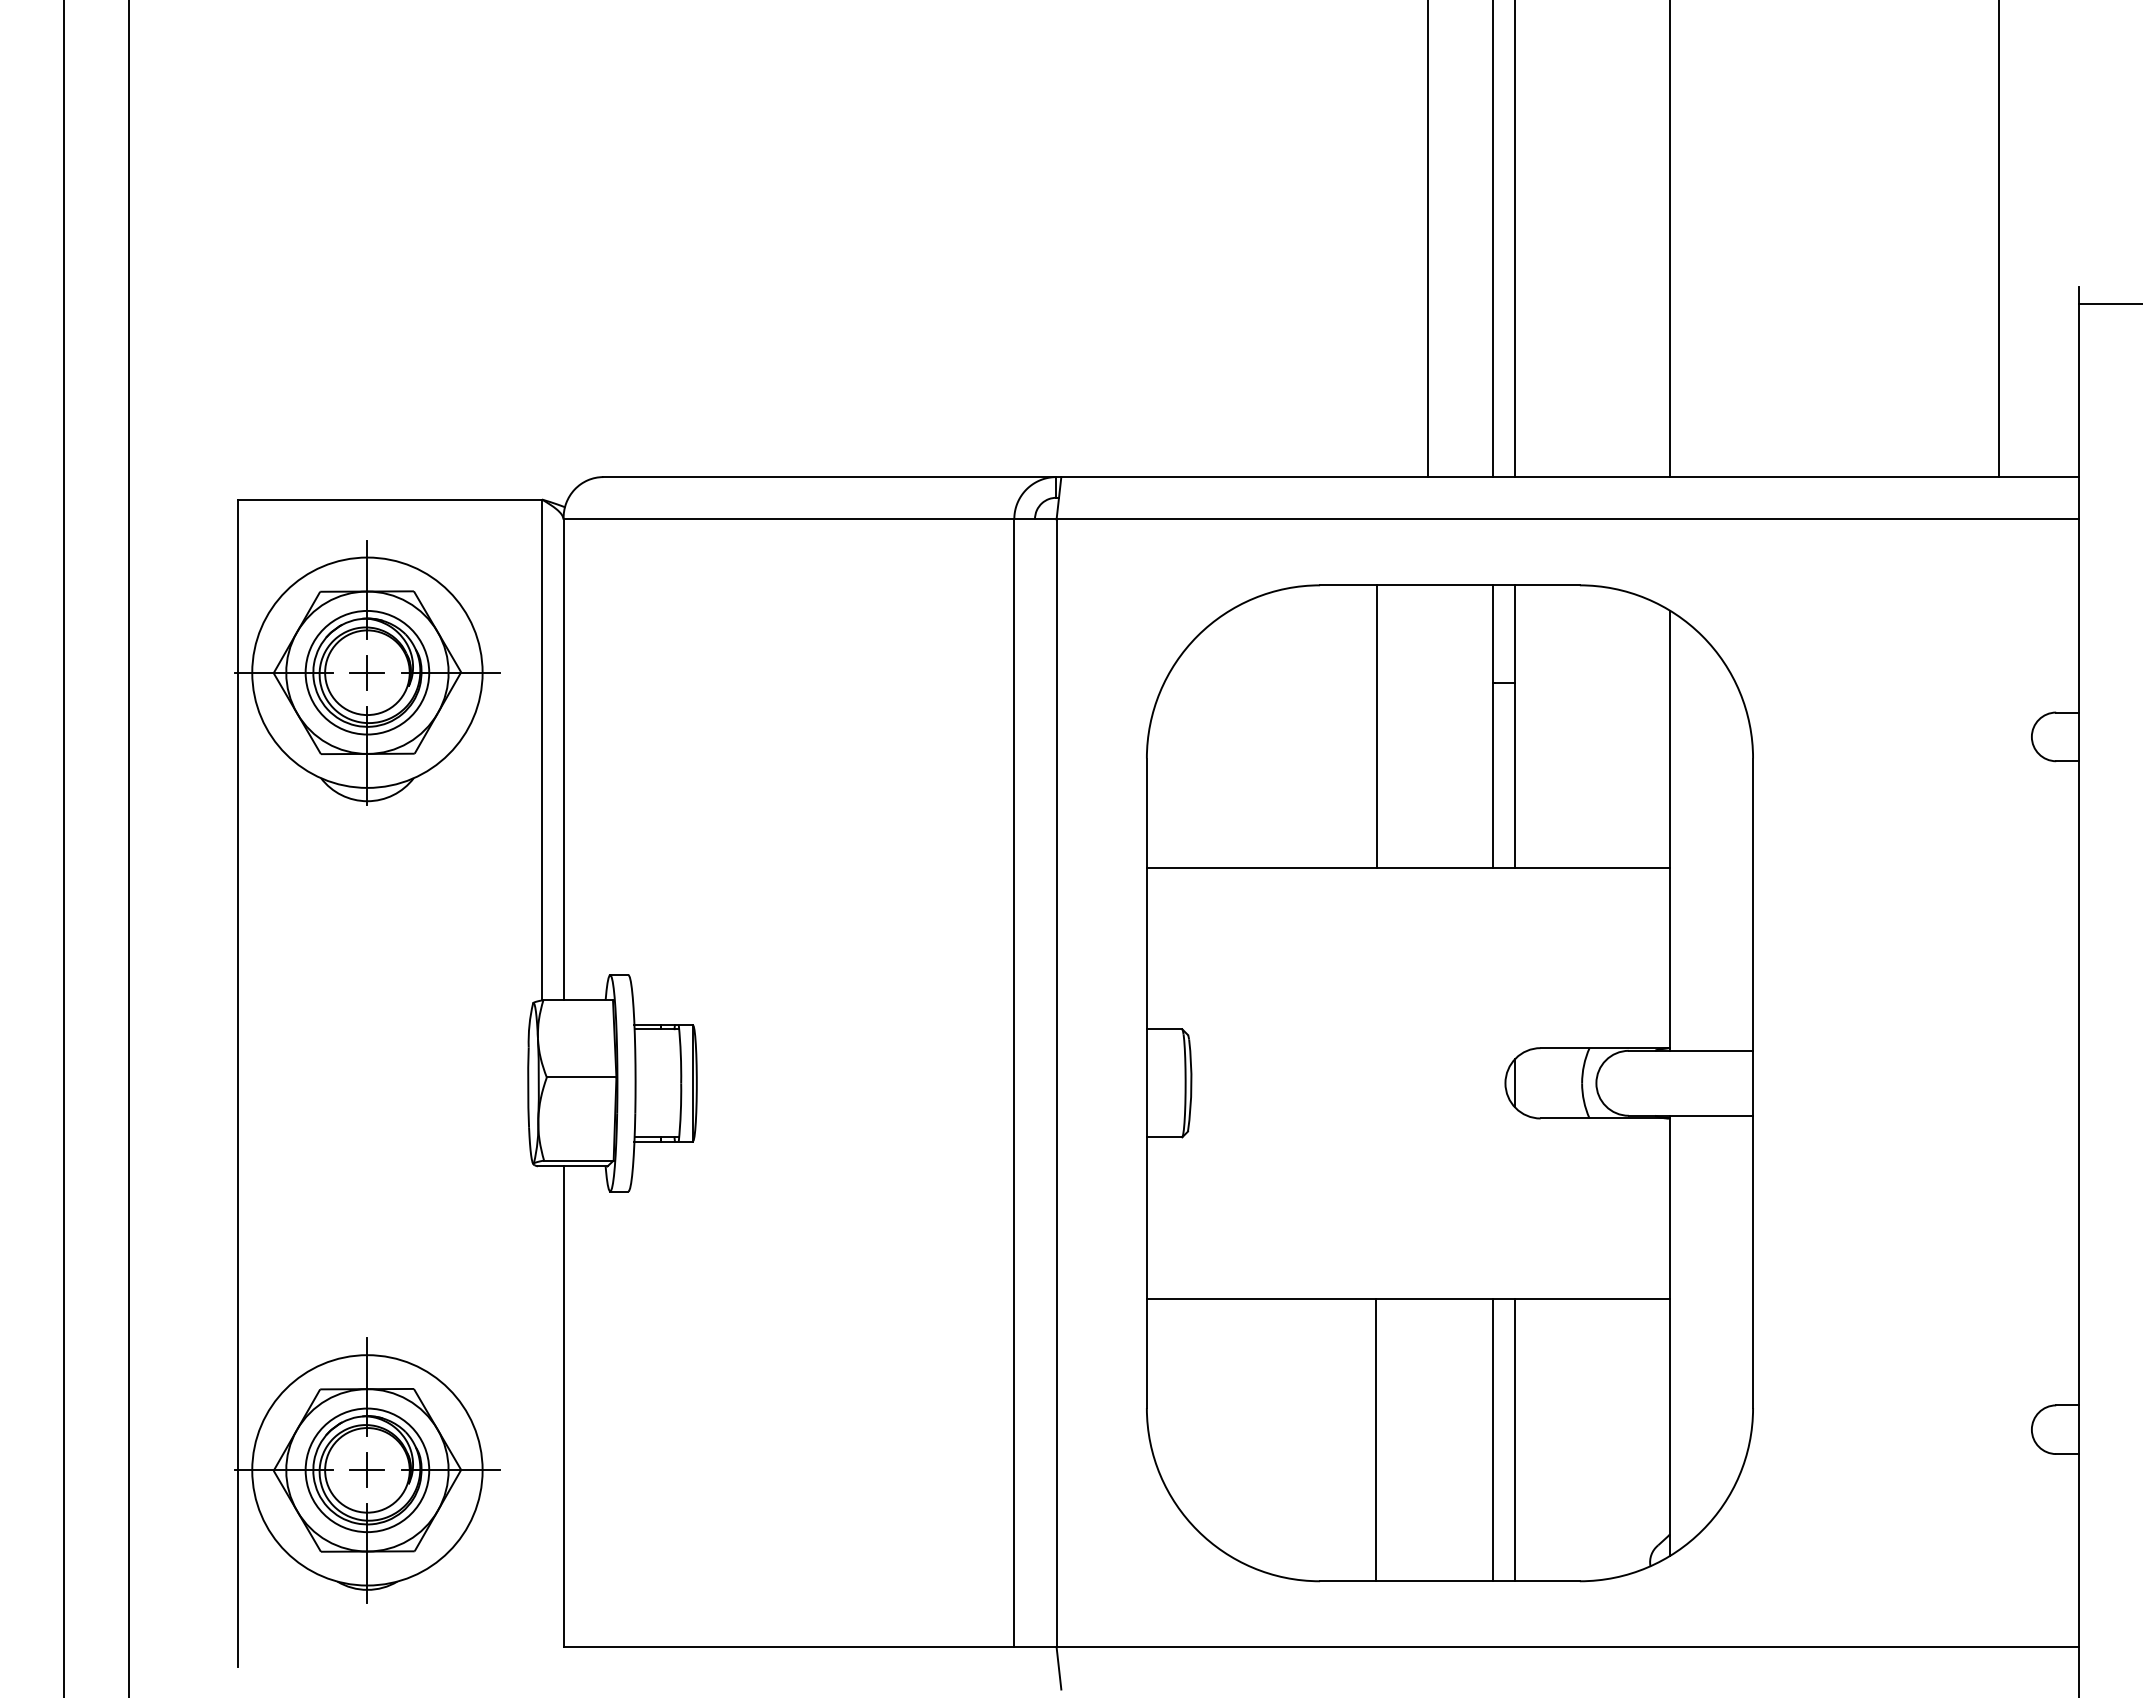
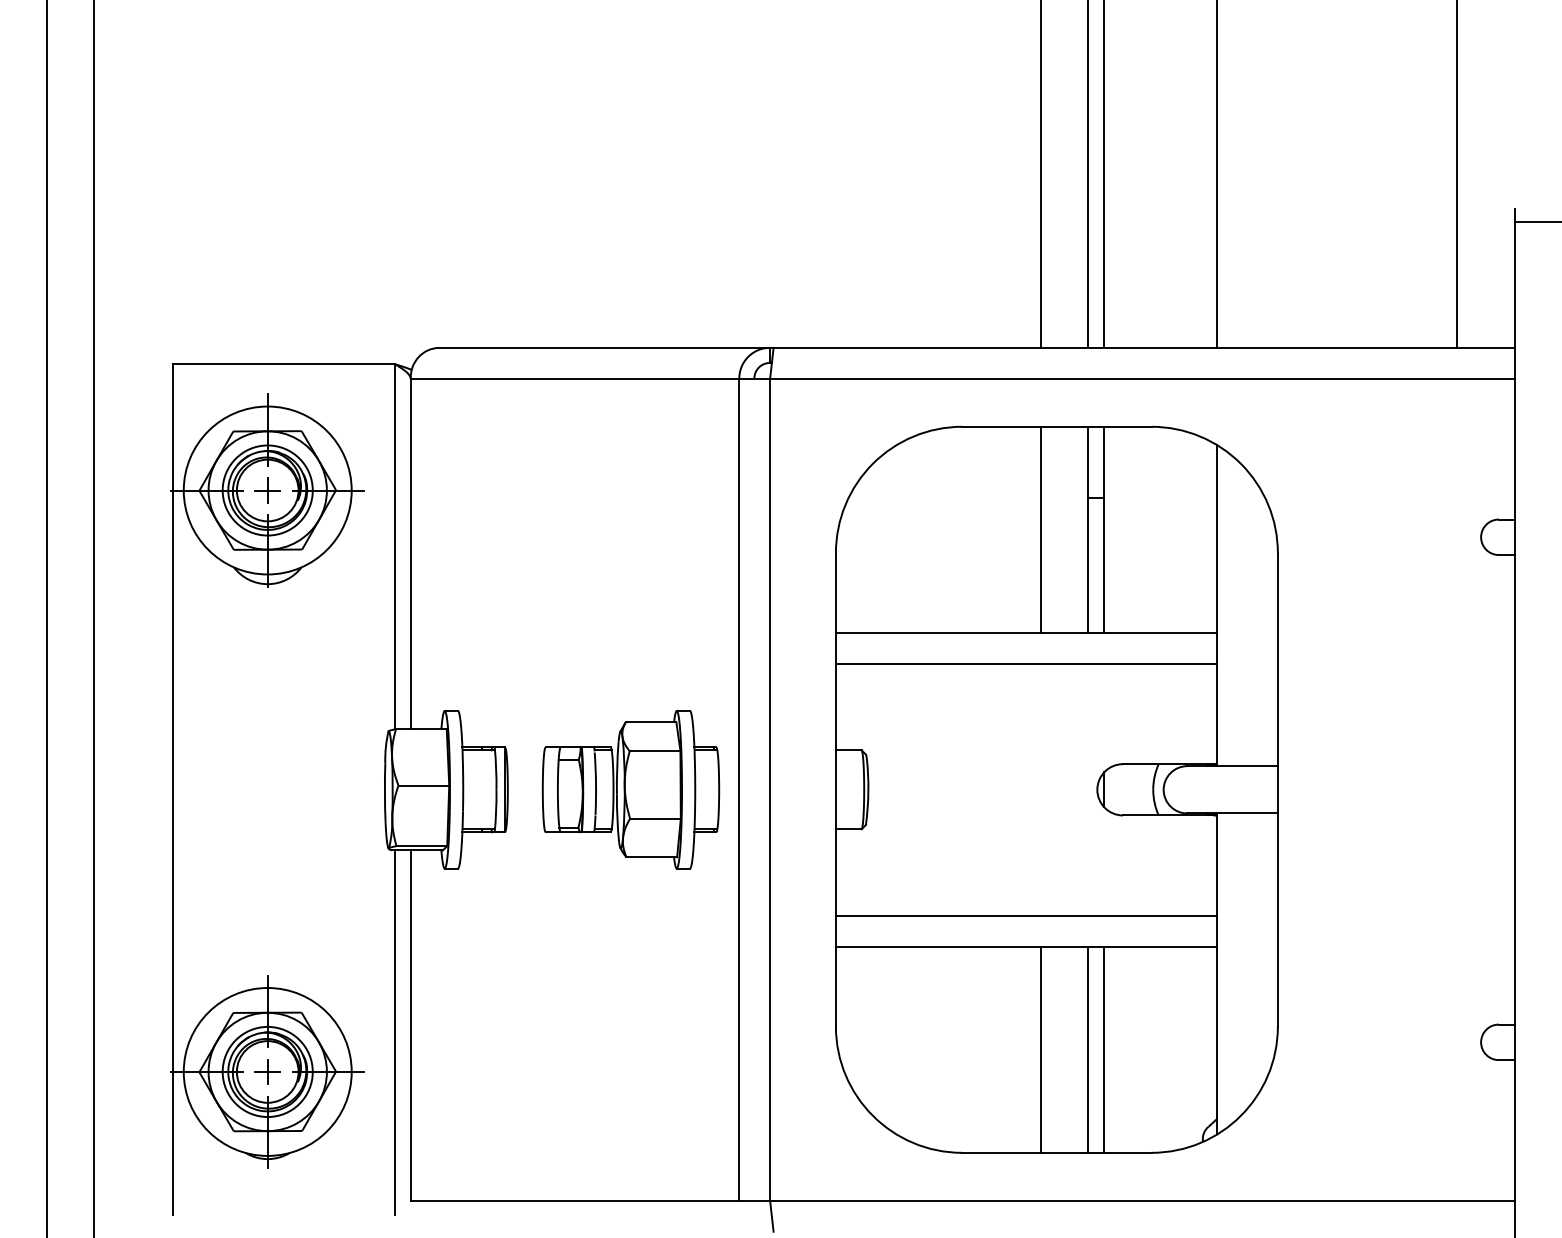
line: (1377, 726) -> (1041, 529), moved
line: (1408, 910) -> (1026, 663), added
part: (865, 1083) -> (630, 789), added
line: (1408, 1256) -> (1026, 916), added
line: (542, 1416) -> (395, 1032), added
line: (1376, 1439) -> (1041, 1049), moved

